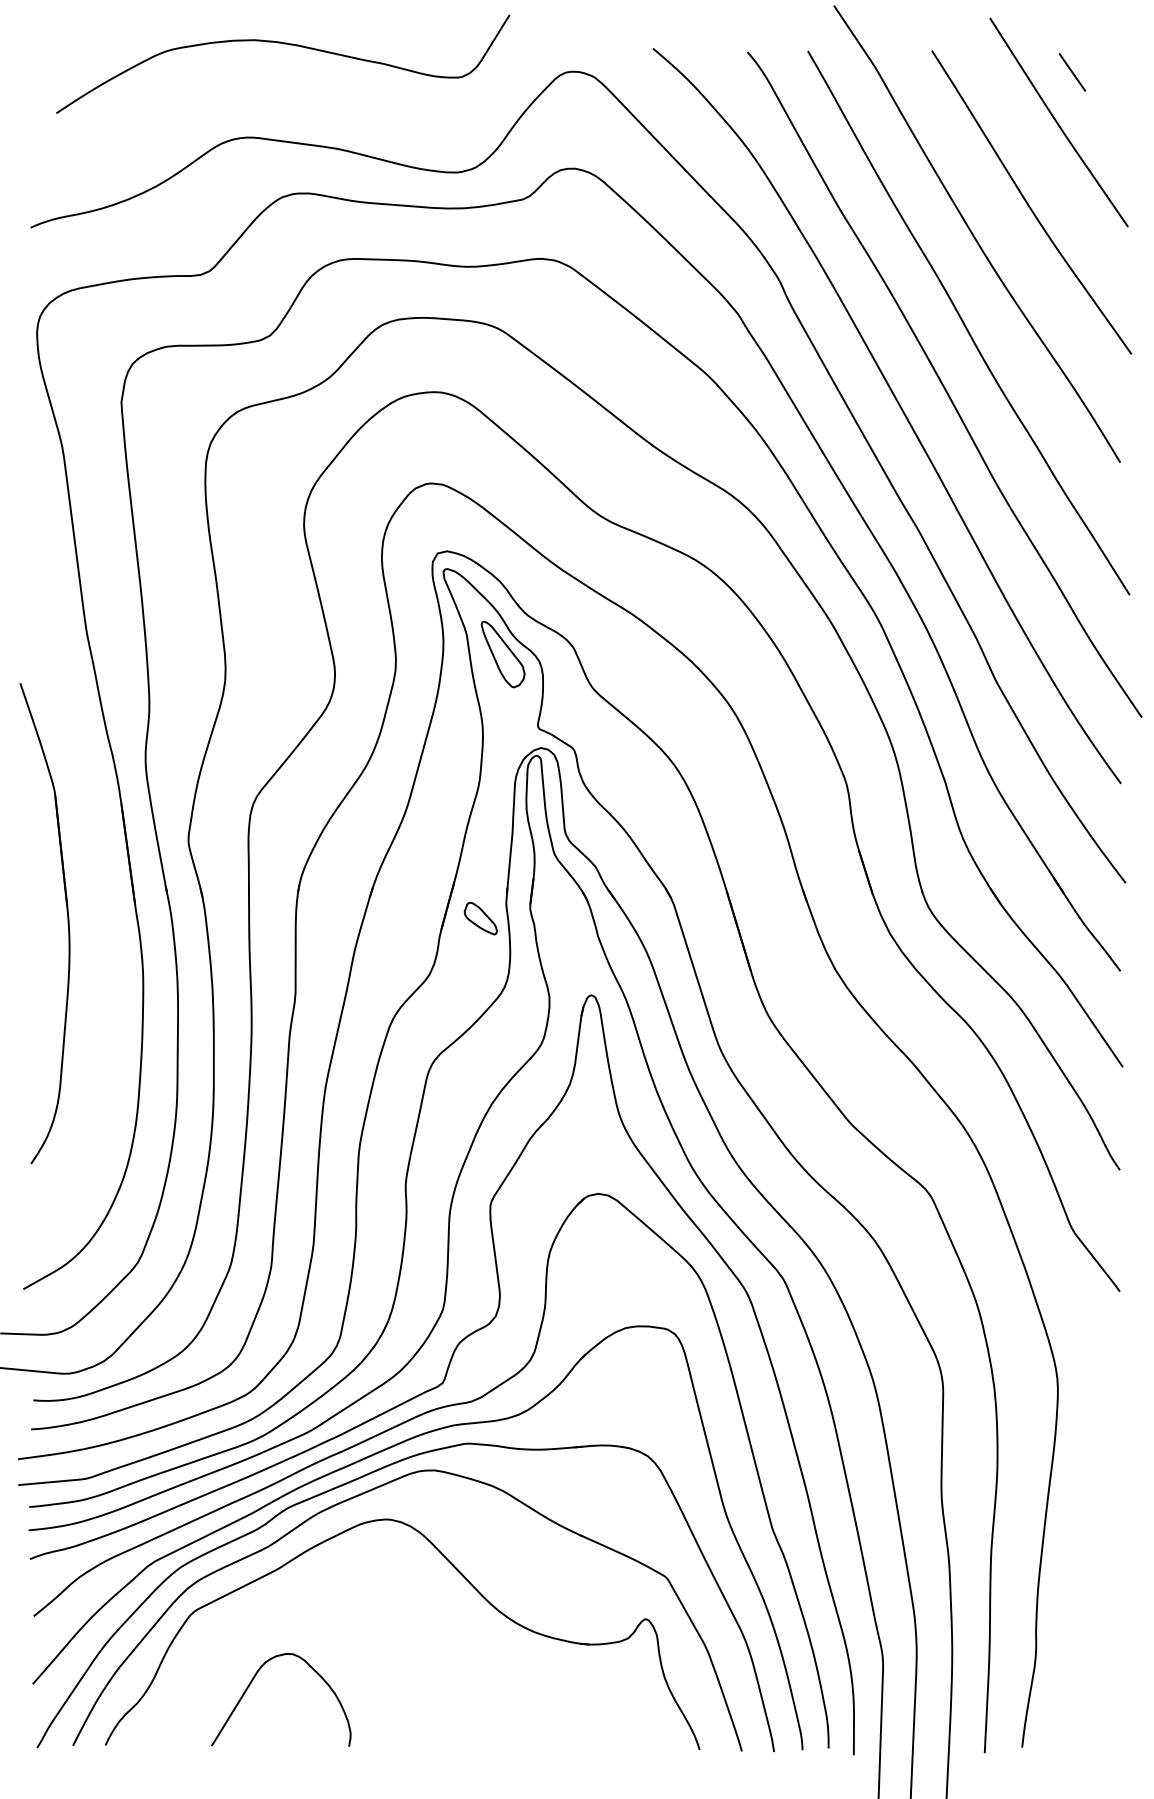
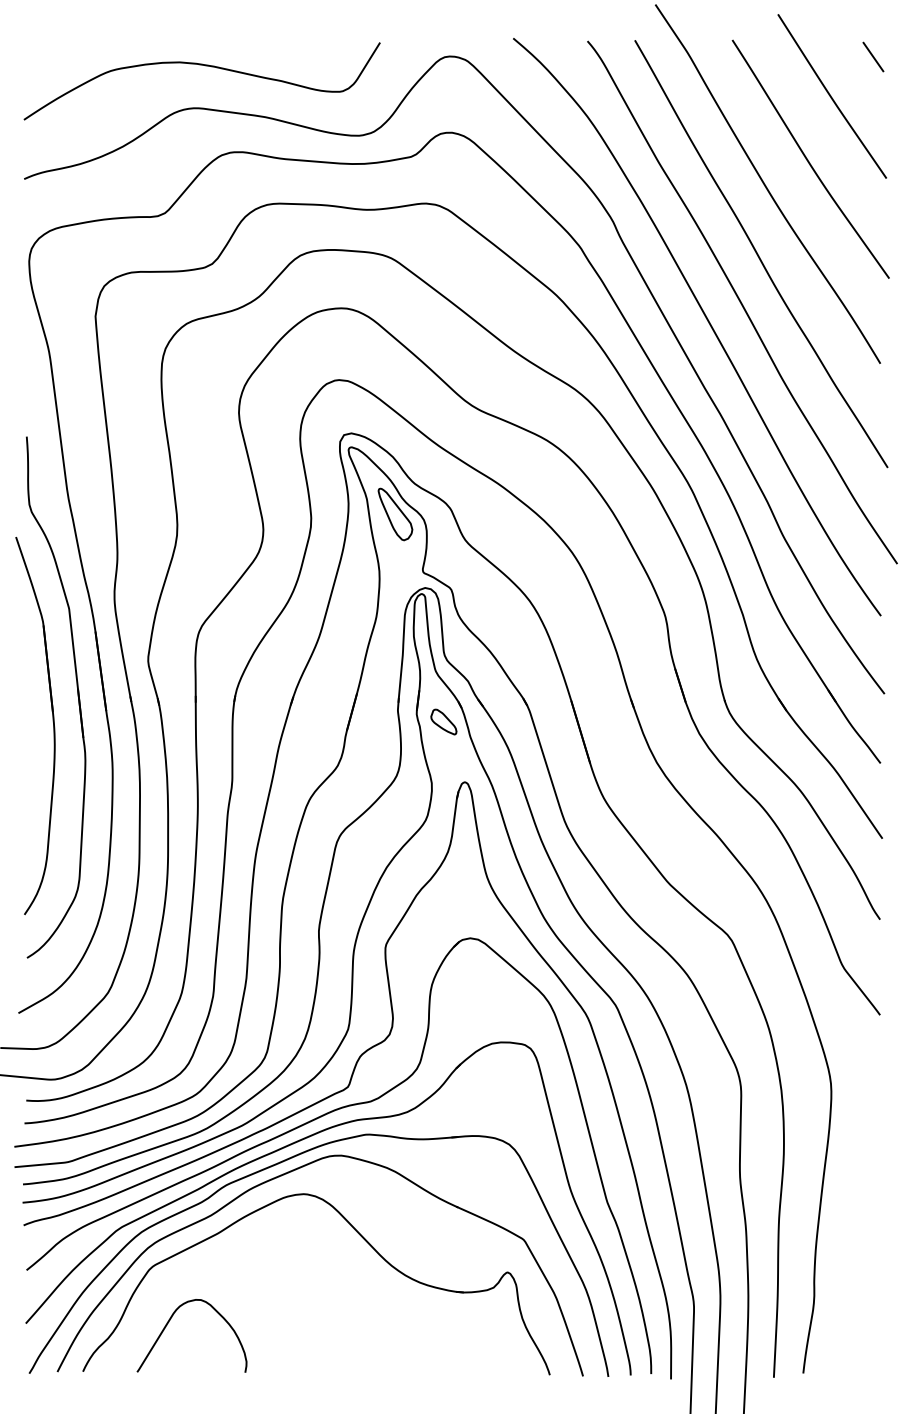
curve: (289, 45) -> (207, 66), moved
line: (1072, 72) -> (873, 57), moved
part: (98, 882) -> (77, 693), added
part: (480, 918) -> (443, 721), moved
curve: (253, 1680) -> (170, 1320), moved

